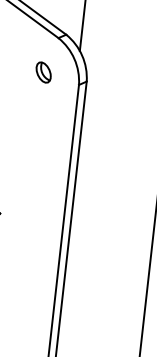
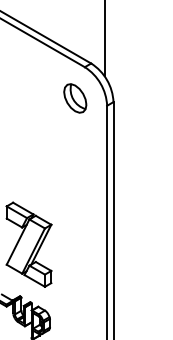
part: (43, 72) -> (75, 98), size x1.67

